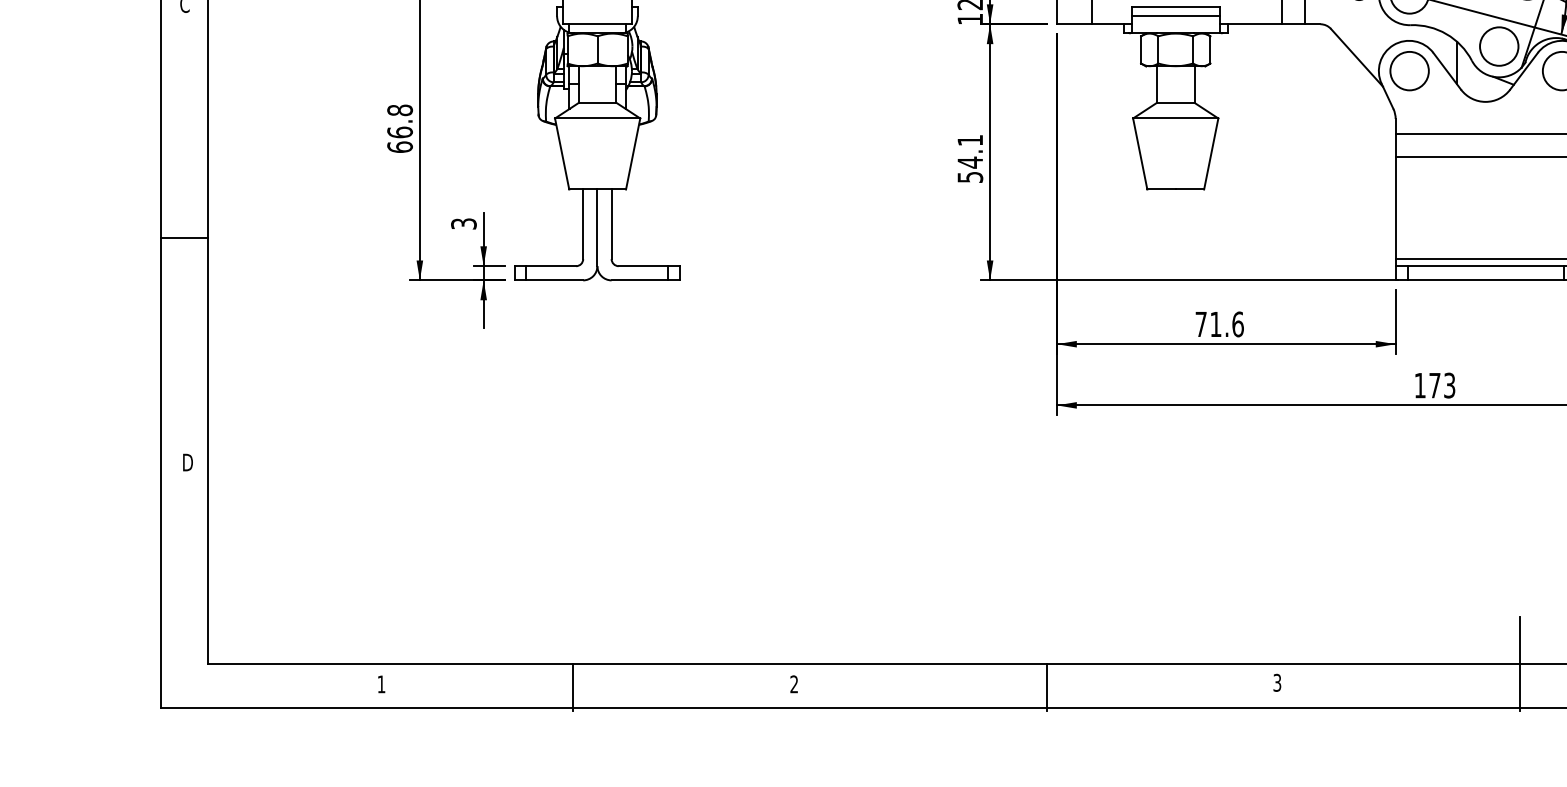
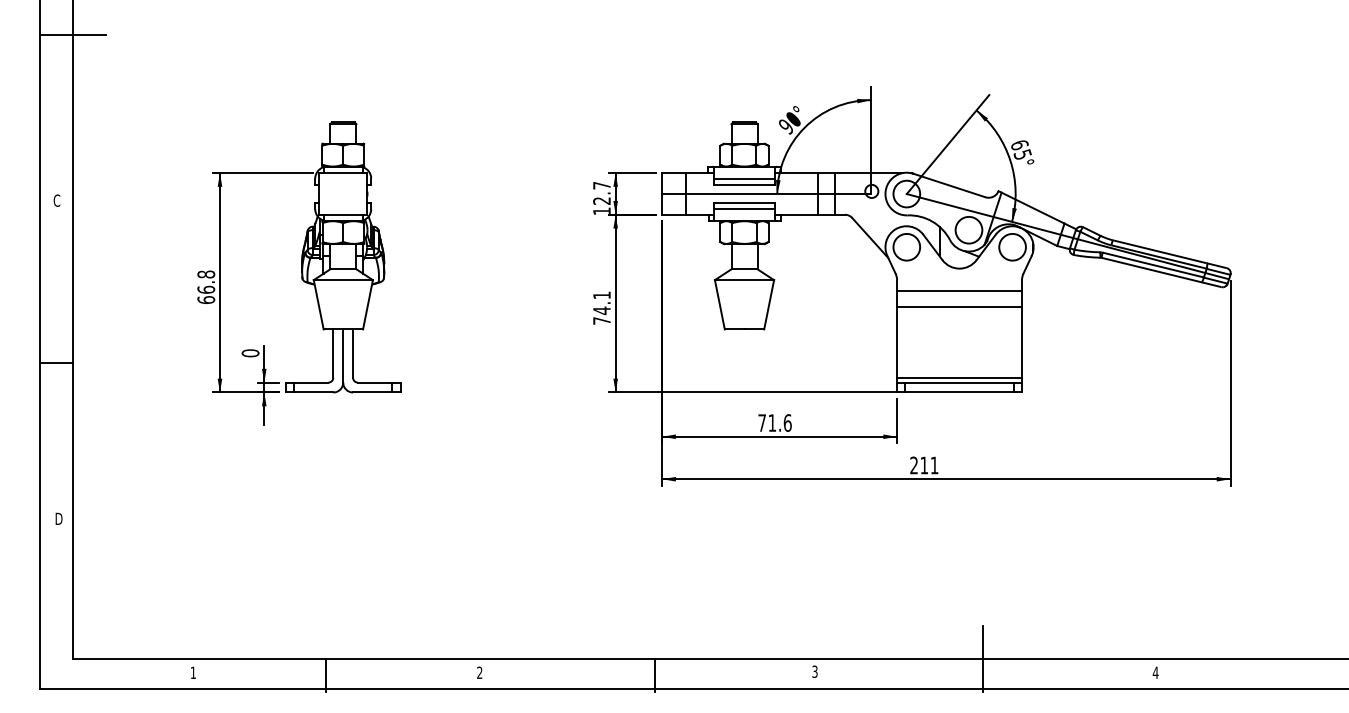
text: (969, 176) -> (601, 320), 54.1 -> 74.1
text: (463, 224) -> (250, 353), 3 -> 0
text: (1435, 385) -> (924, 465), 173 -> 211

